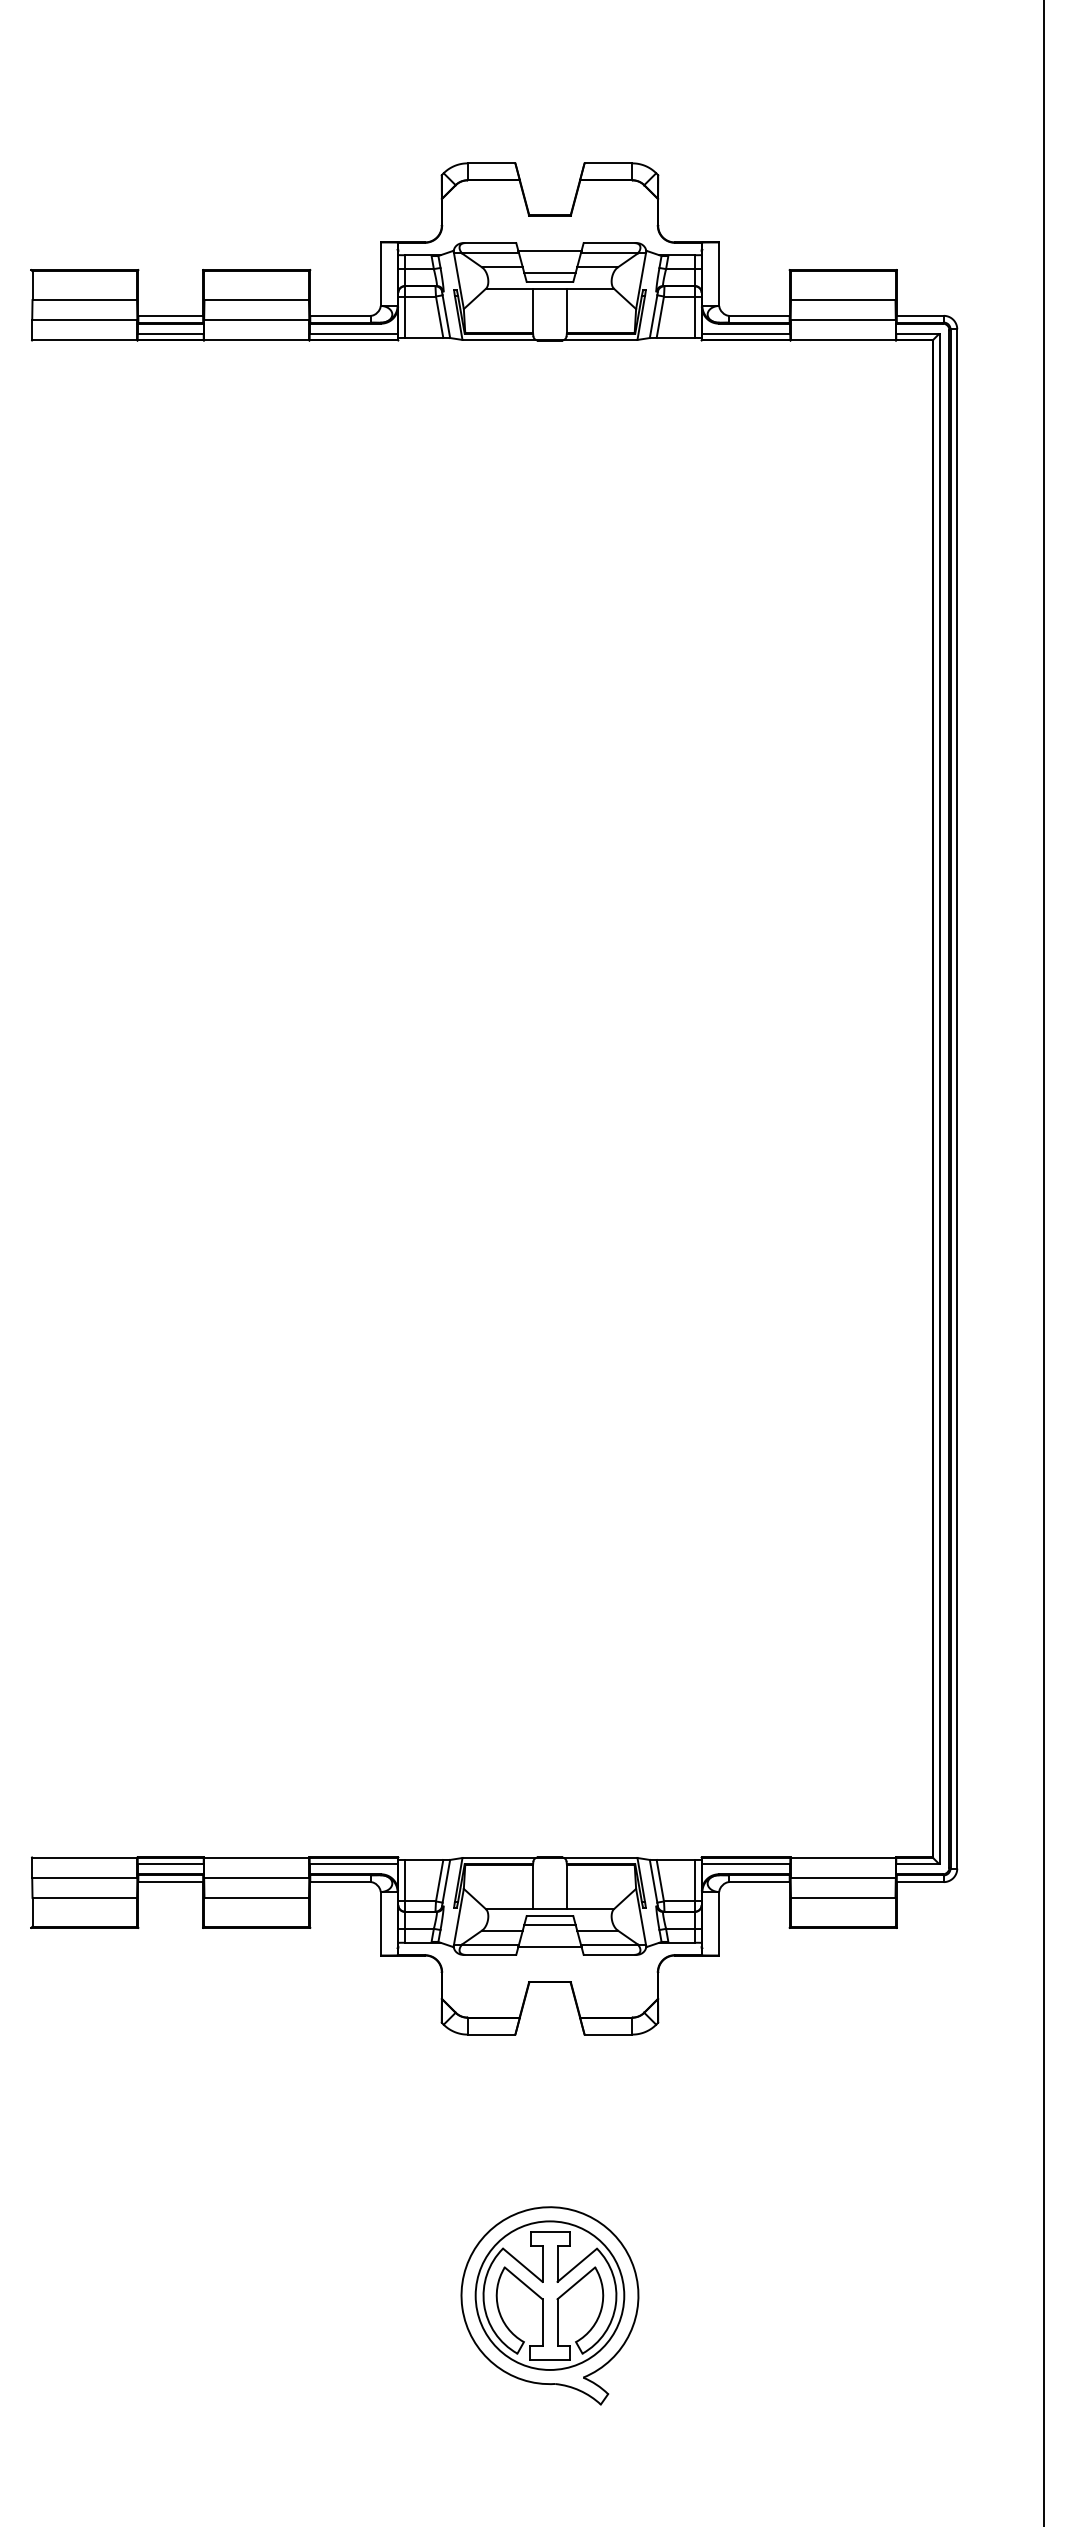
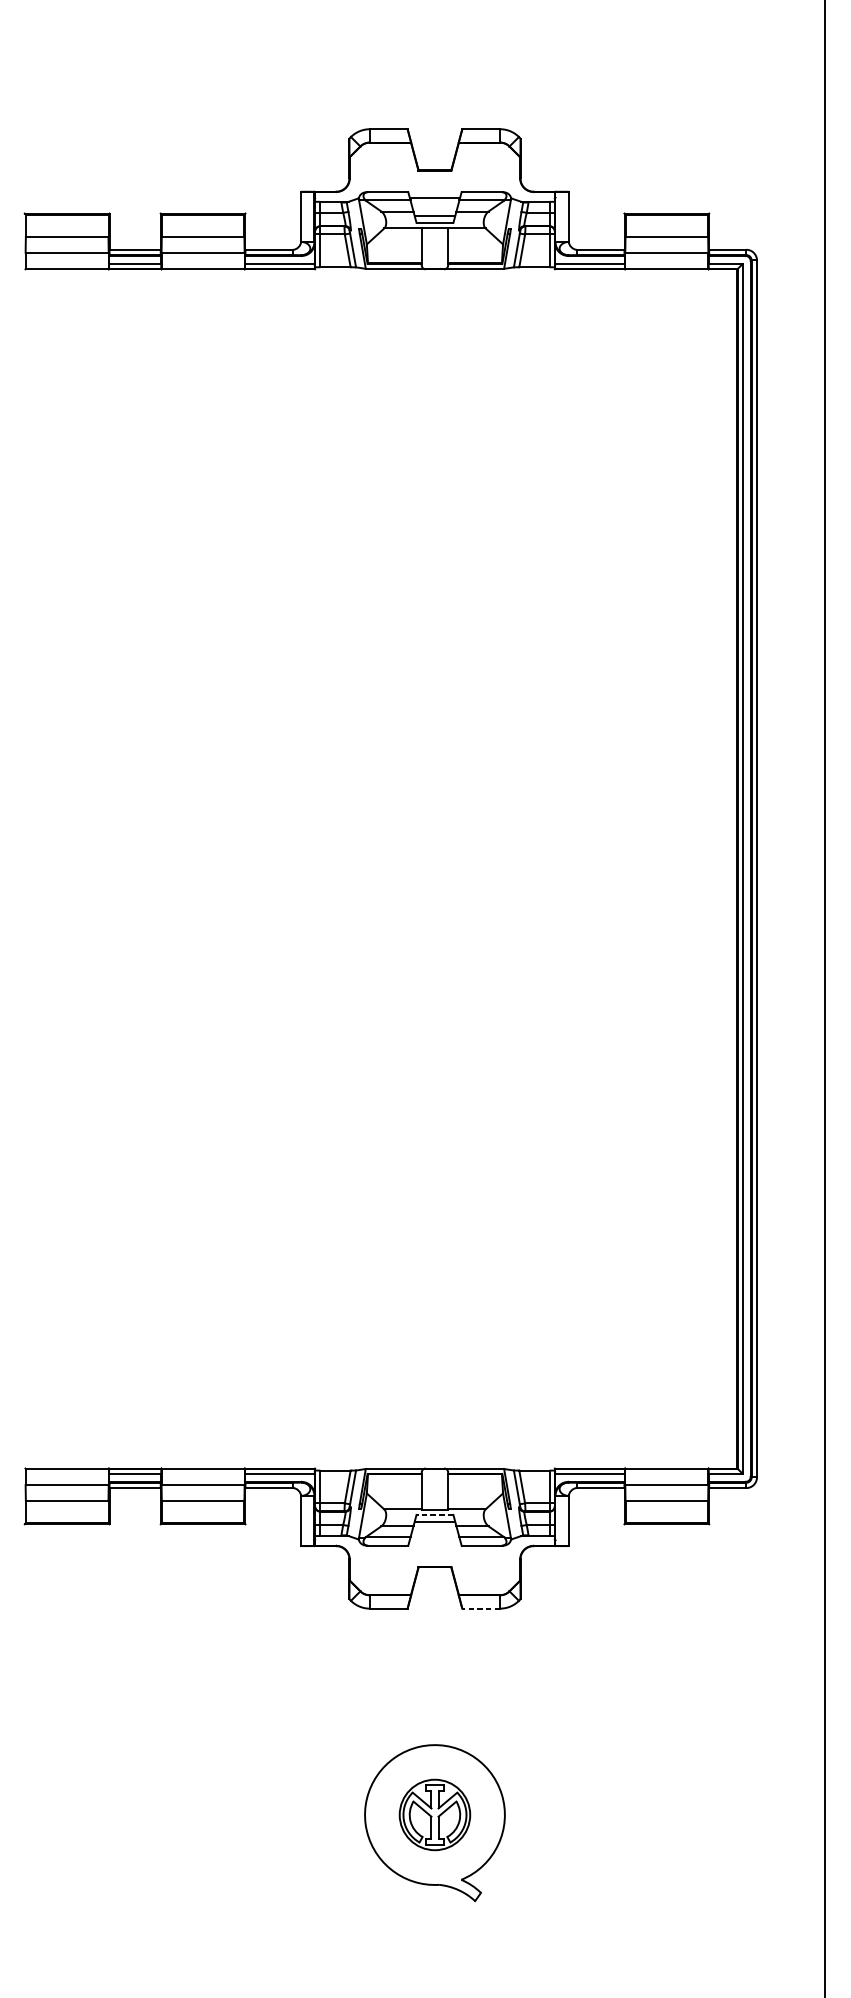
line: (549, 1916) -> (434, 1515), solid -> dashed
line: (549, 1947) -> (434, 1539), removed
line: (608, 2034) -> (481, 1608), solid -> dashed
part: (549, 2295) -> (434, 1814), size x0.6

